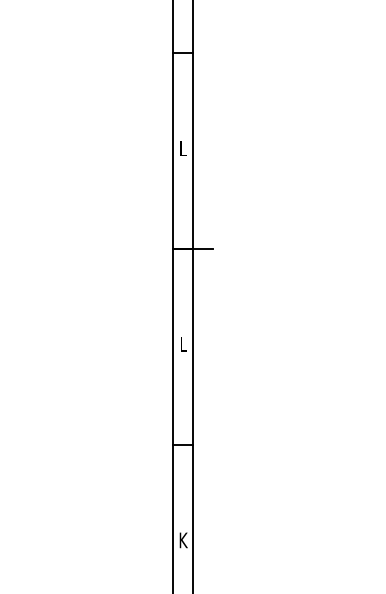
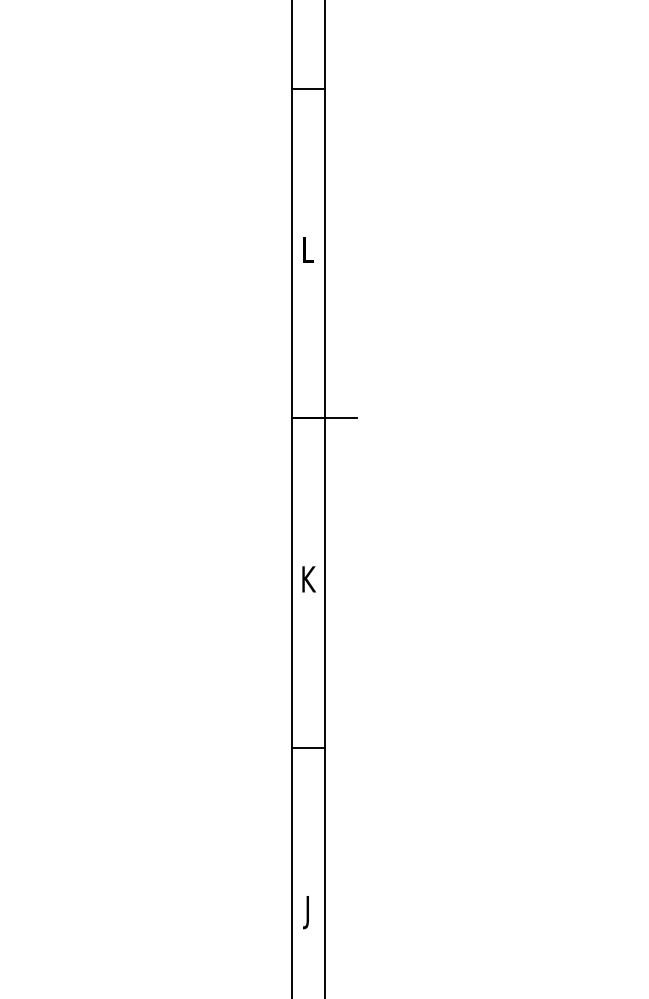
text: (183, 344) -> (308, 579), L -> K
text: (183, 542) -> (308, 912), K -> J

